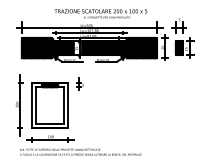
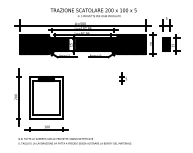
part: (79, 83) -> (122, 77), moved

